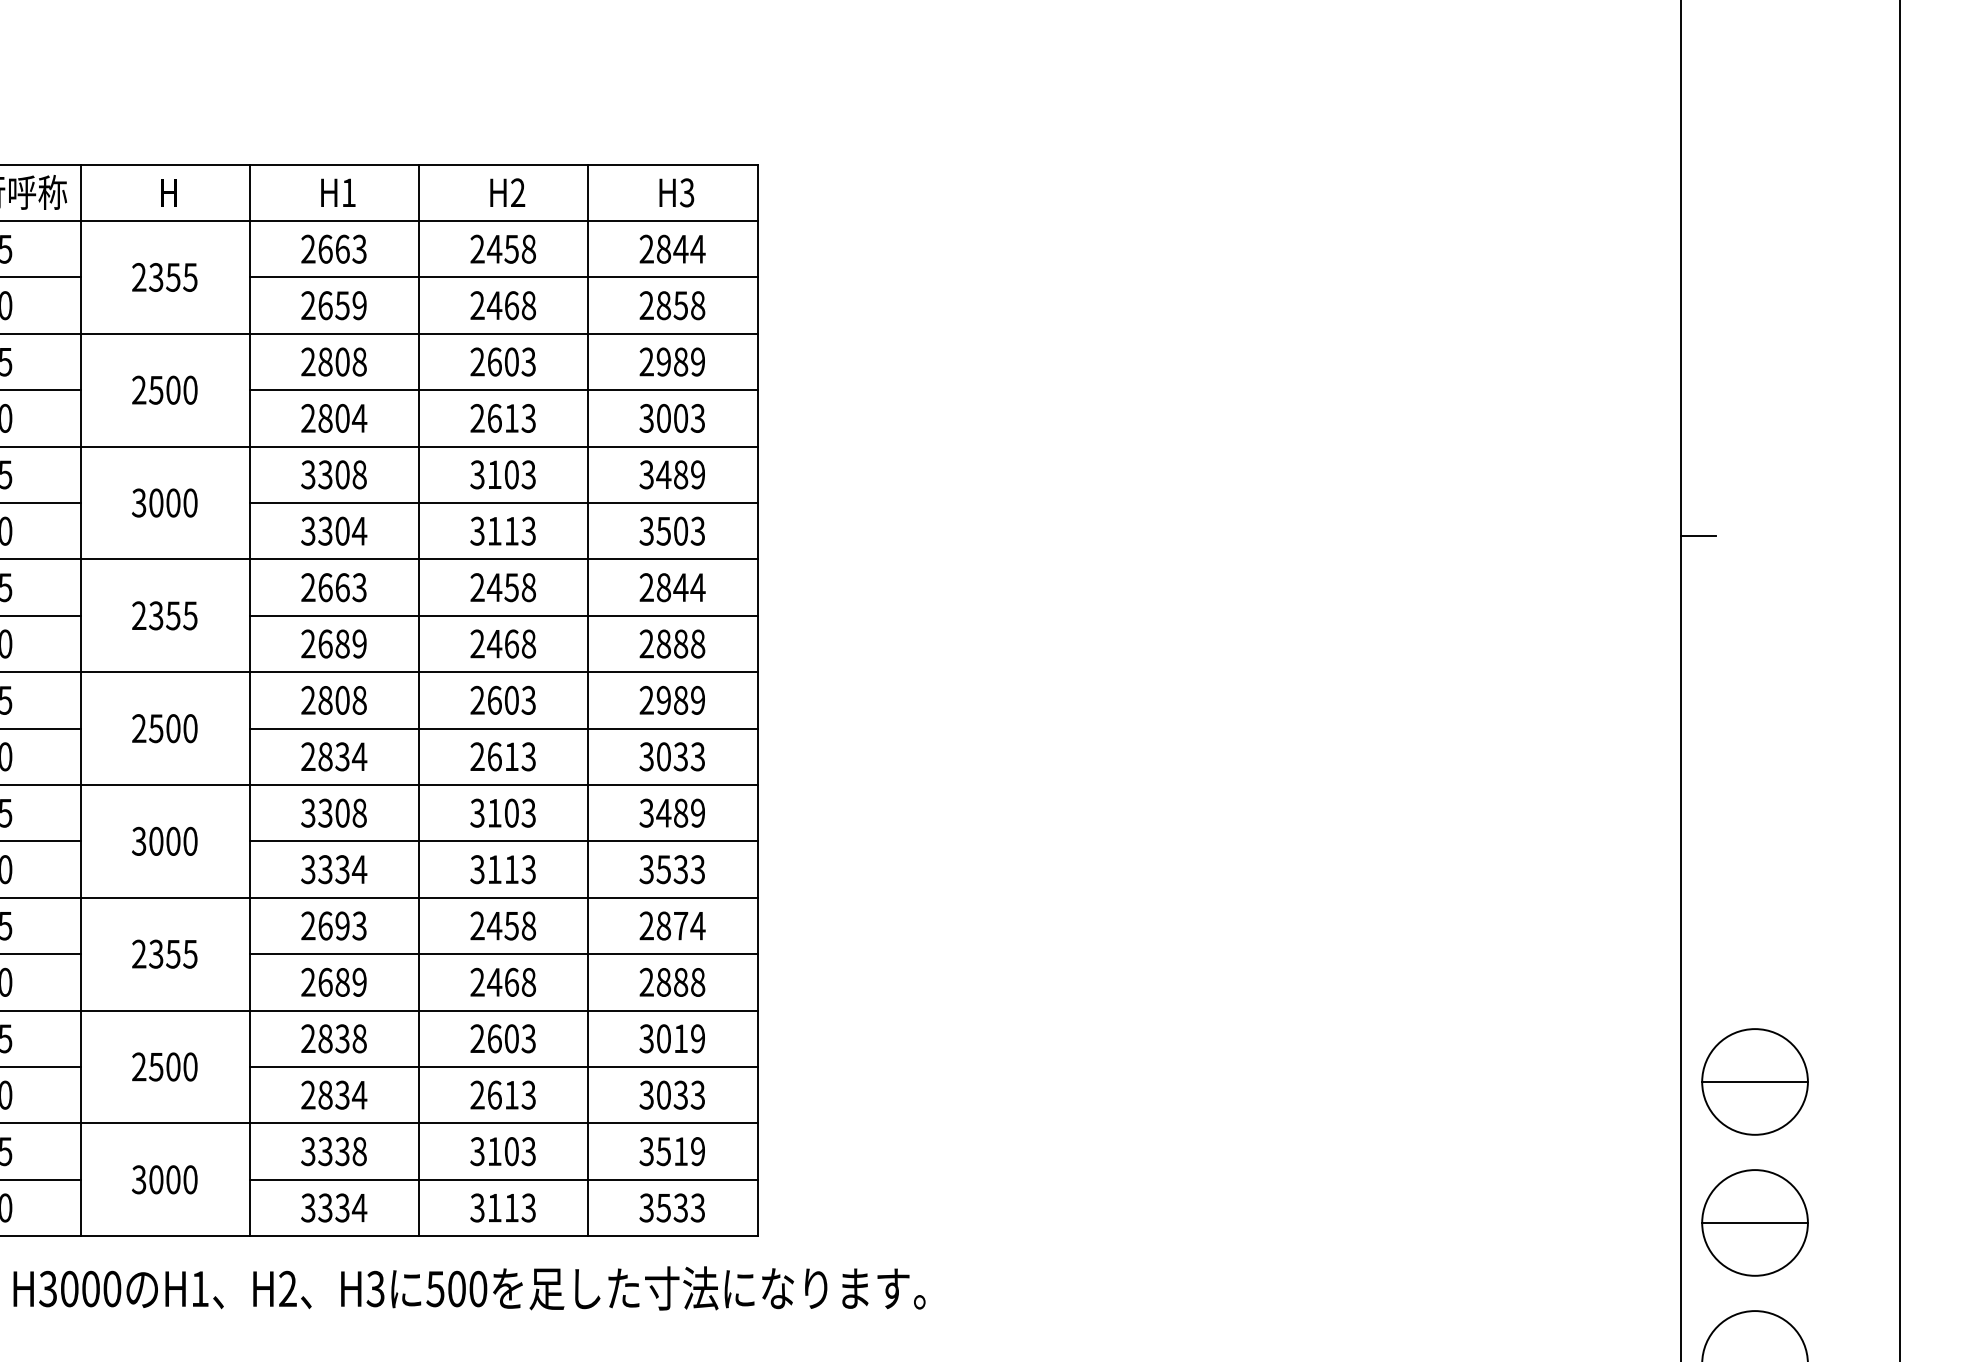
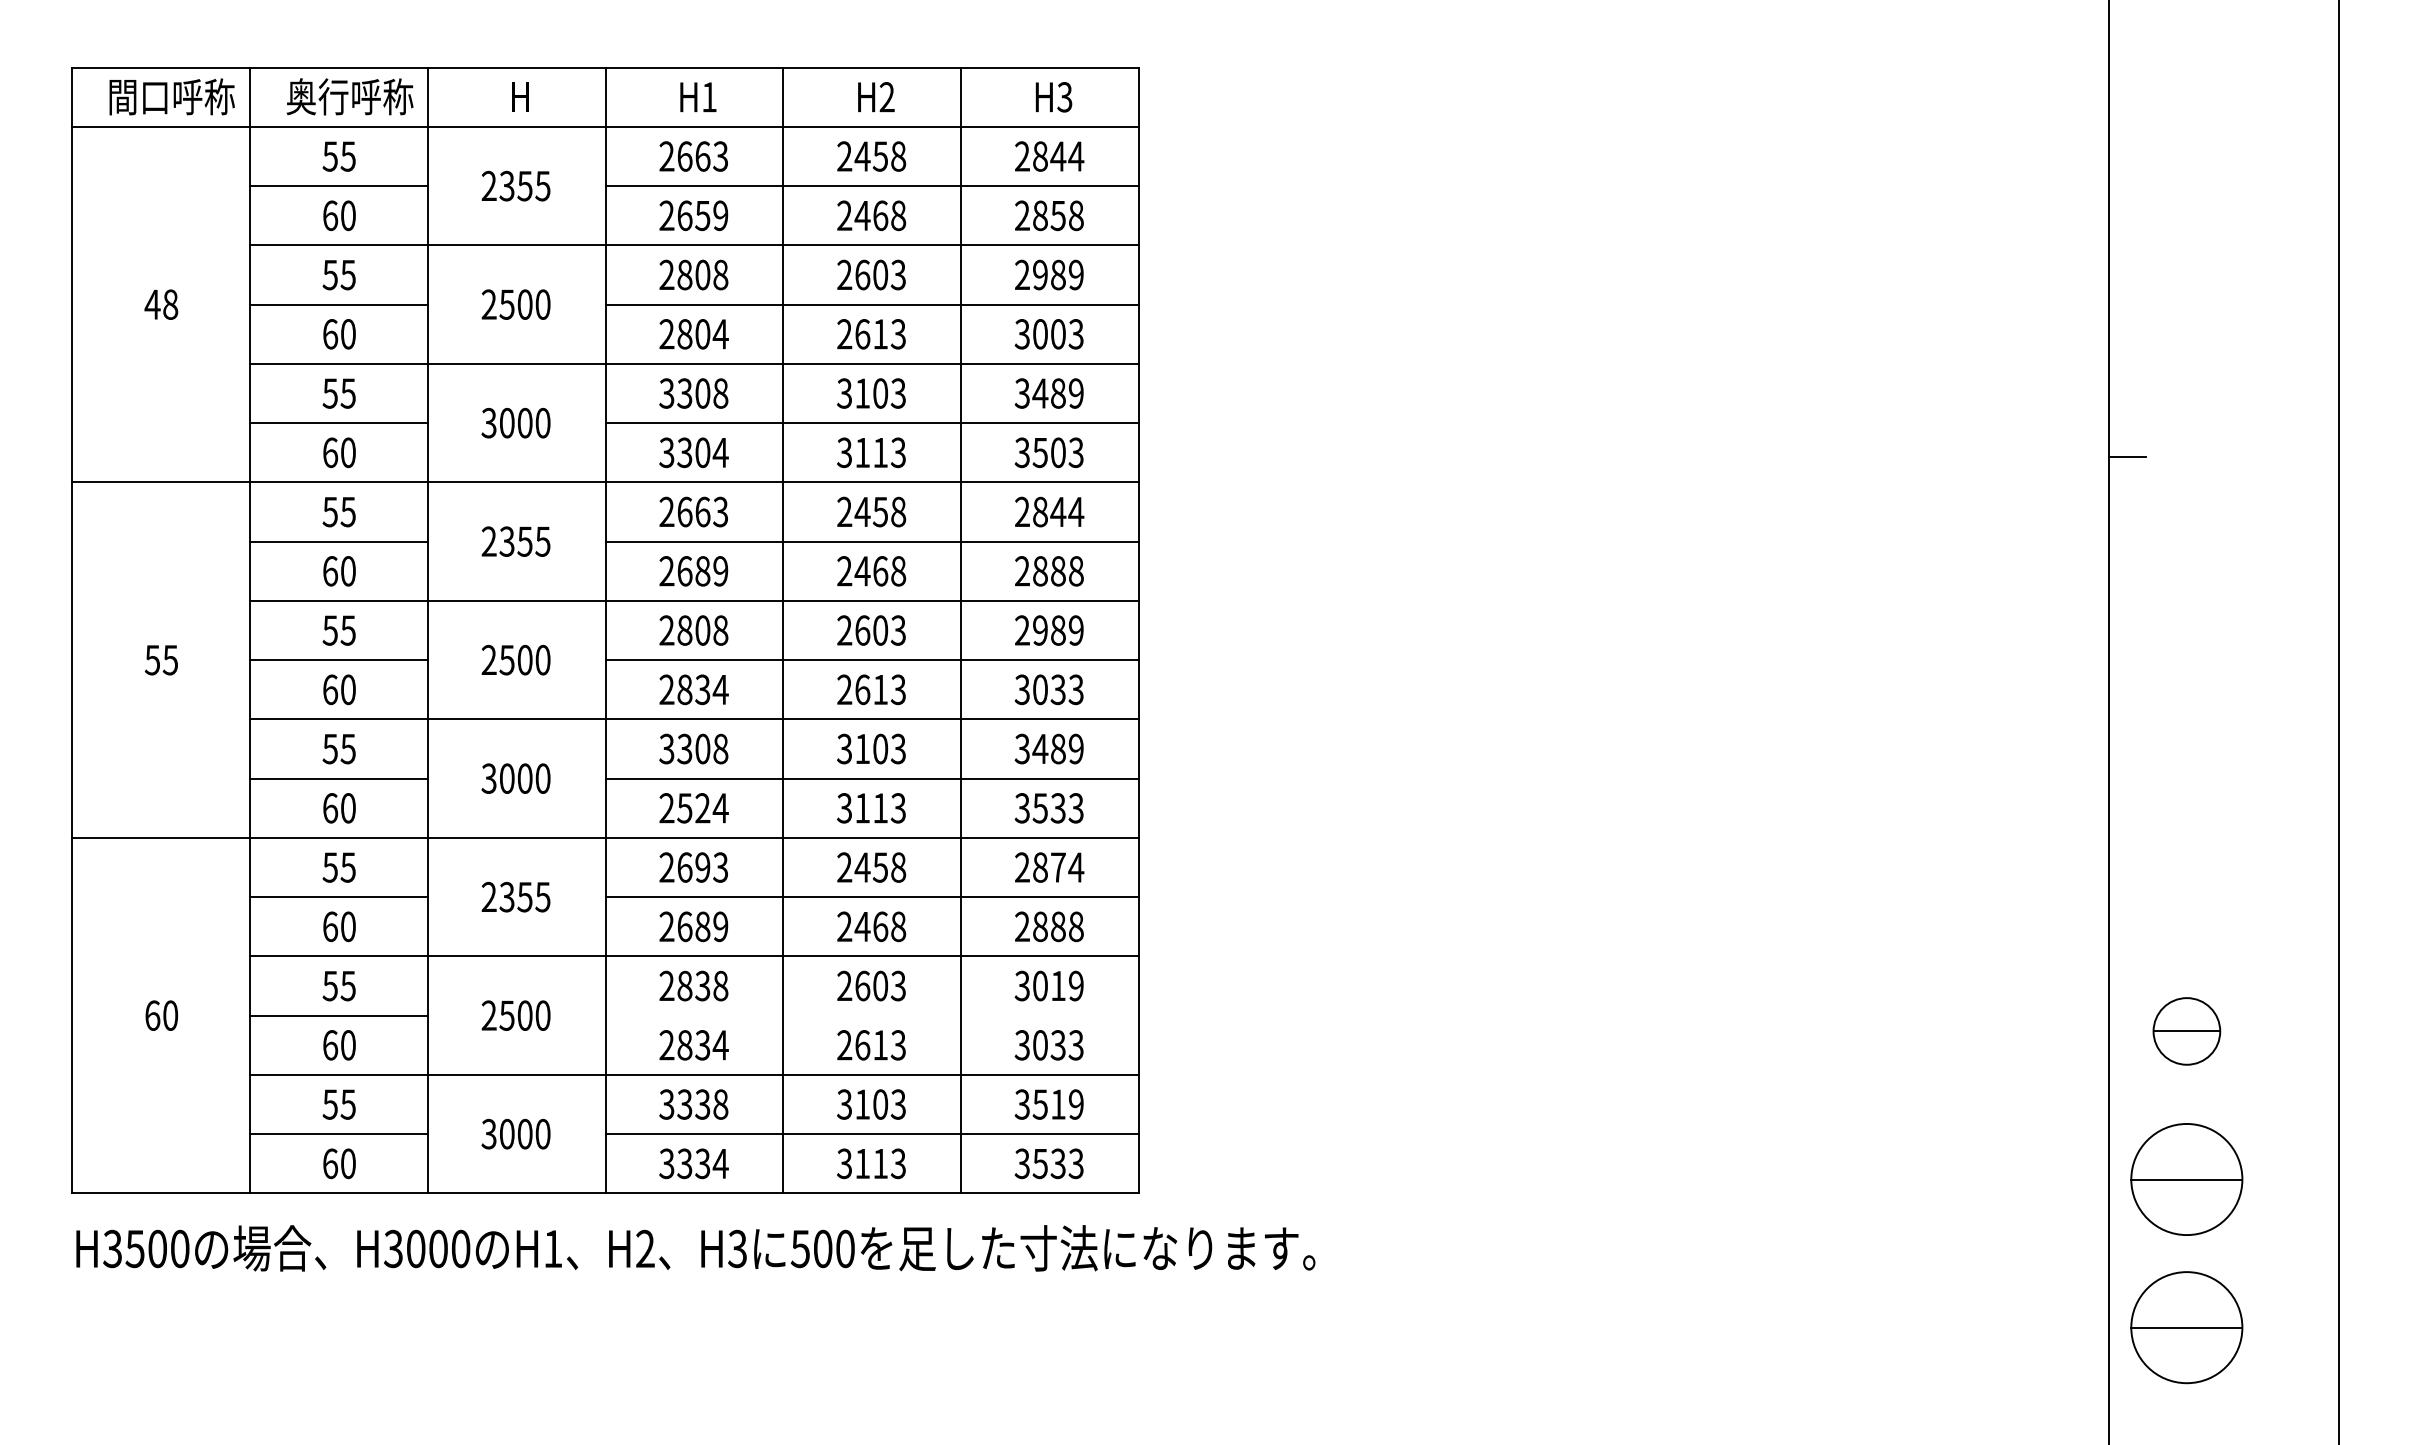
text: (325, 869) -> (684, 808), 3334 -> 2524
line: (503, 1066) -> (871, 1015), removed
part: (1754, 1082) -> (2186, 1031), size x0.6

